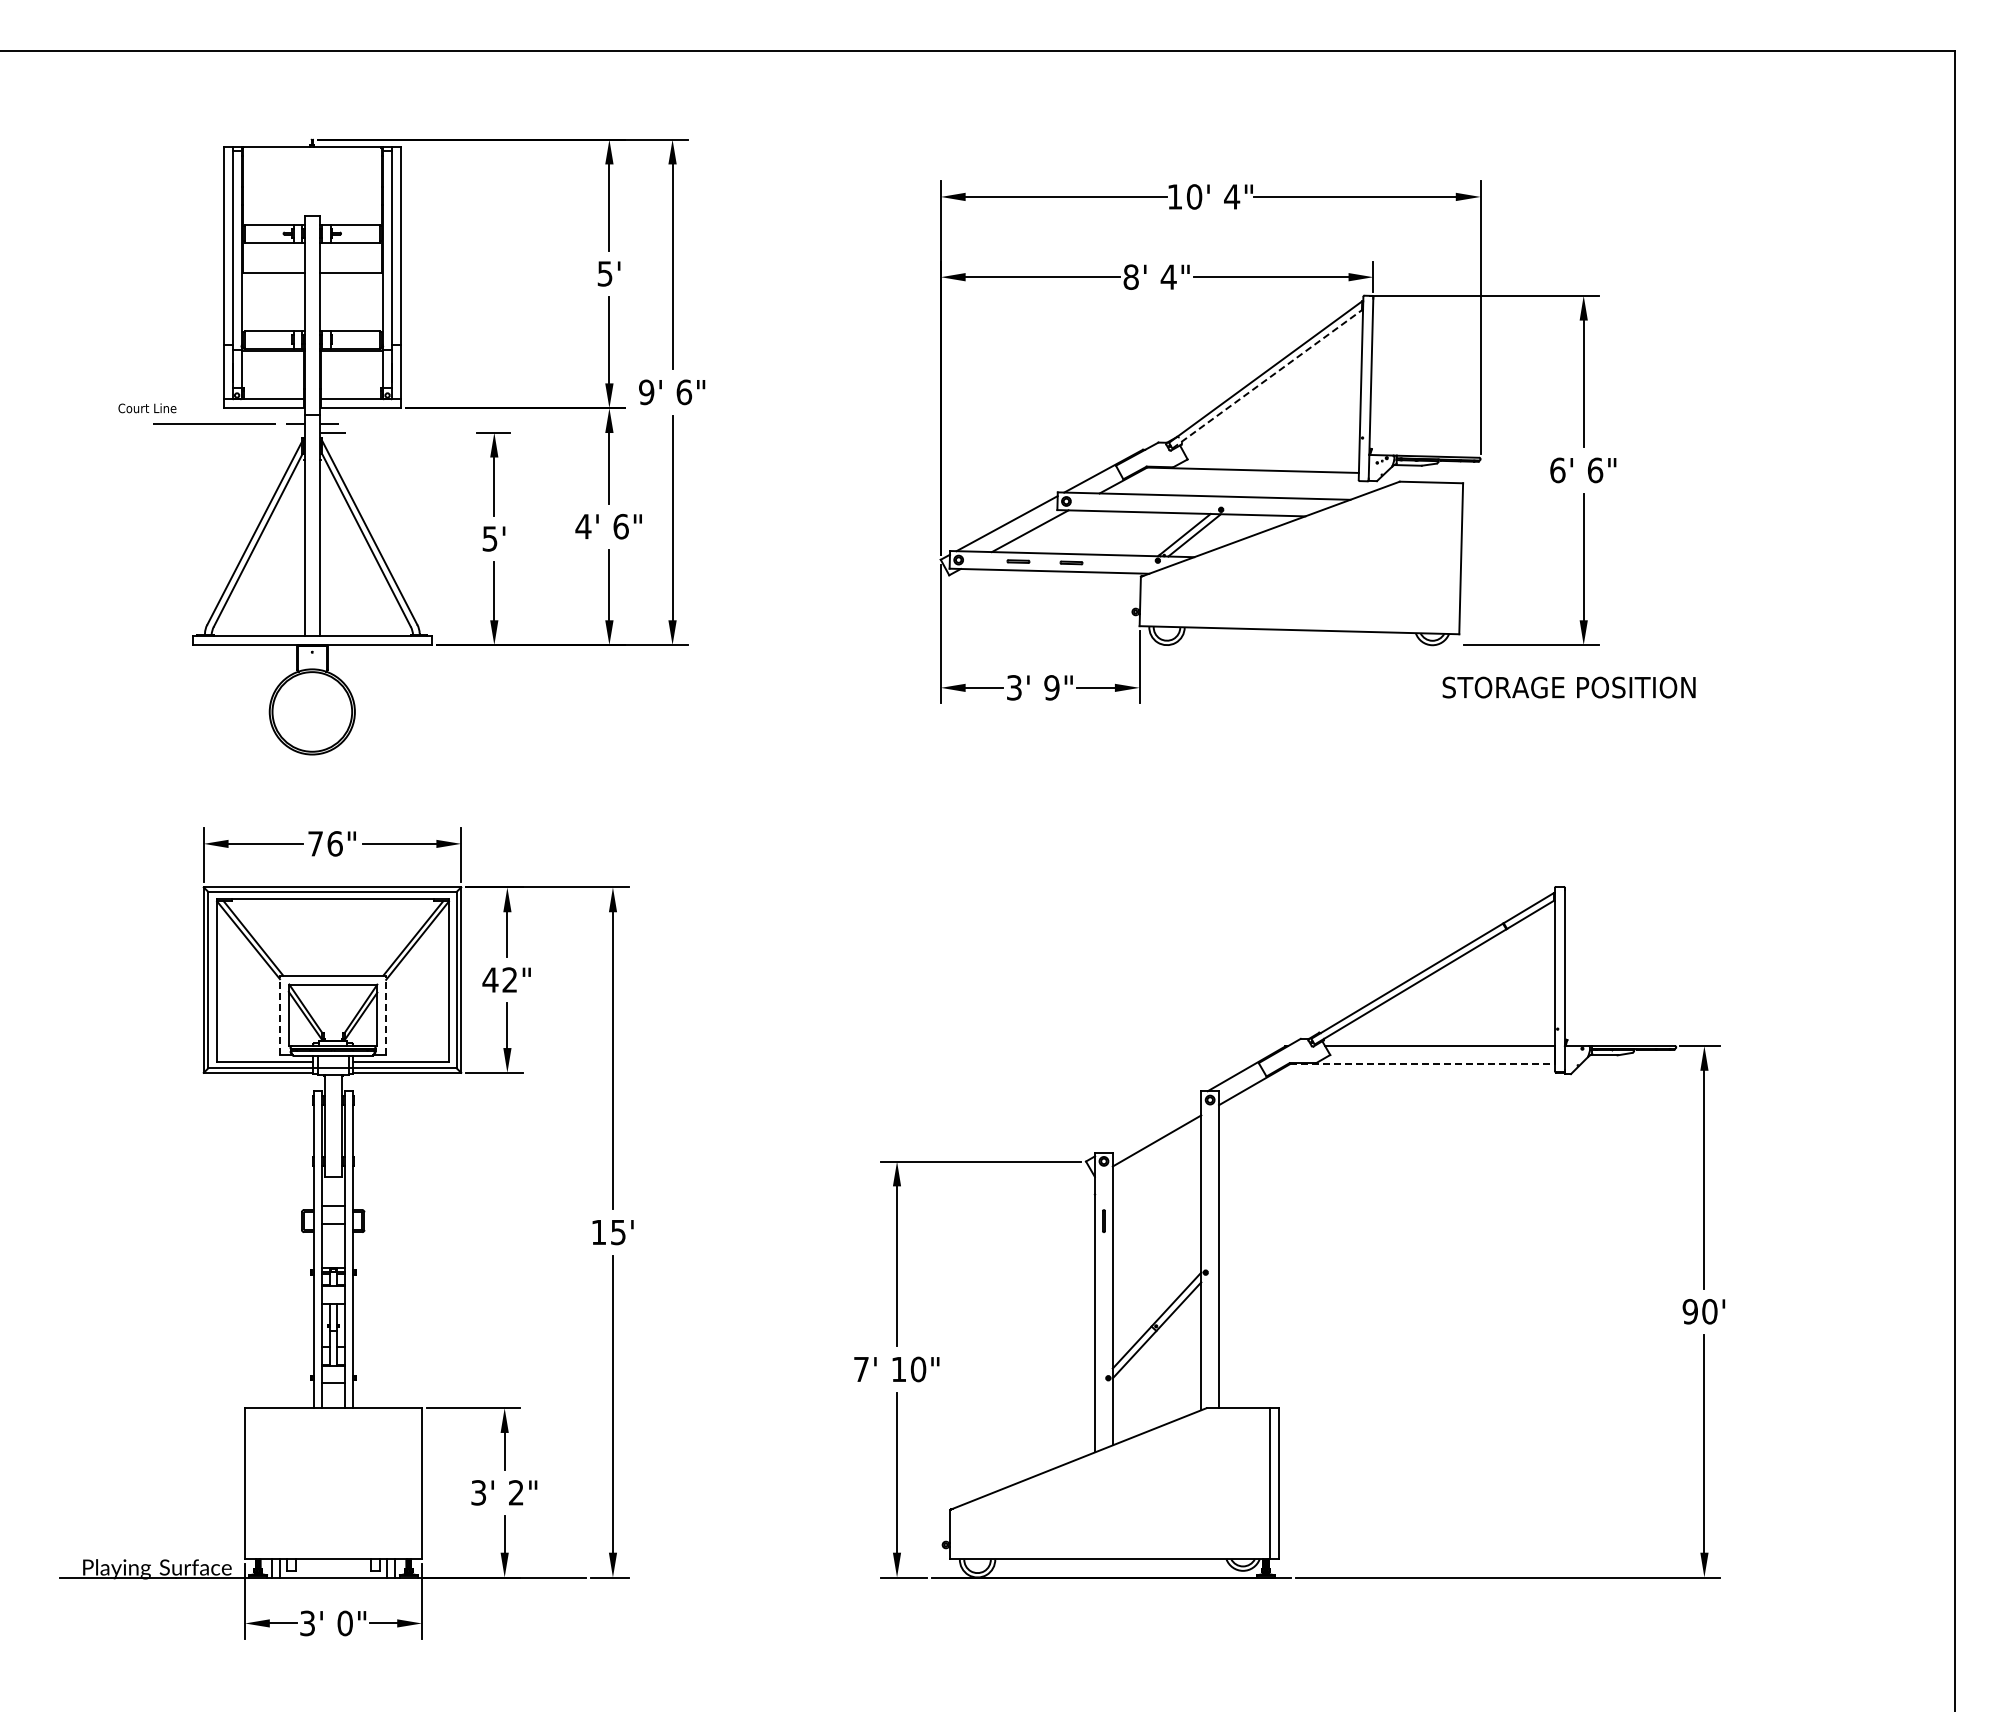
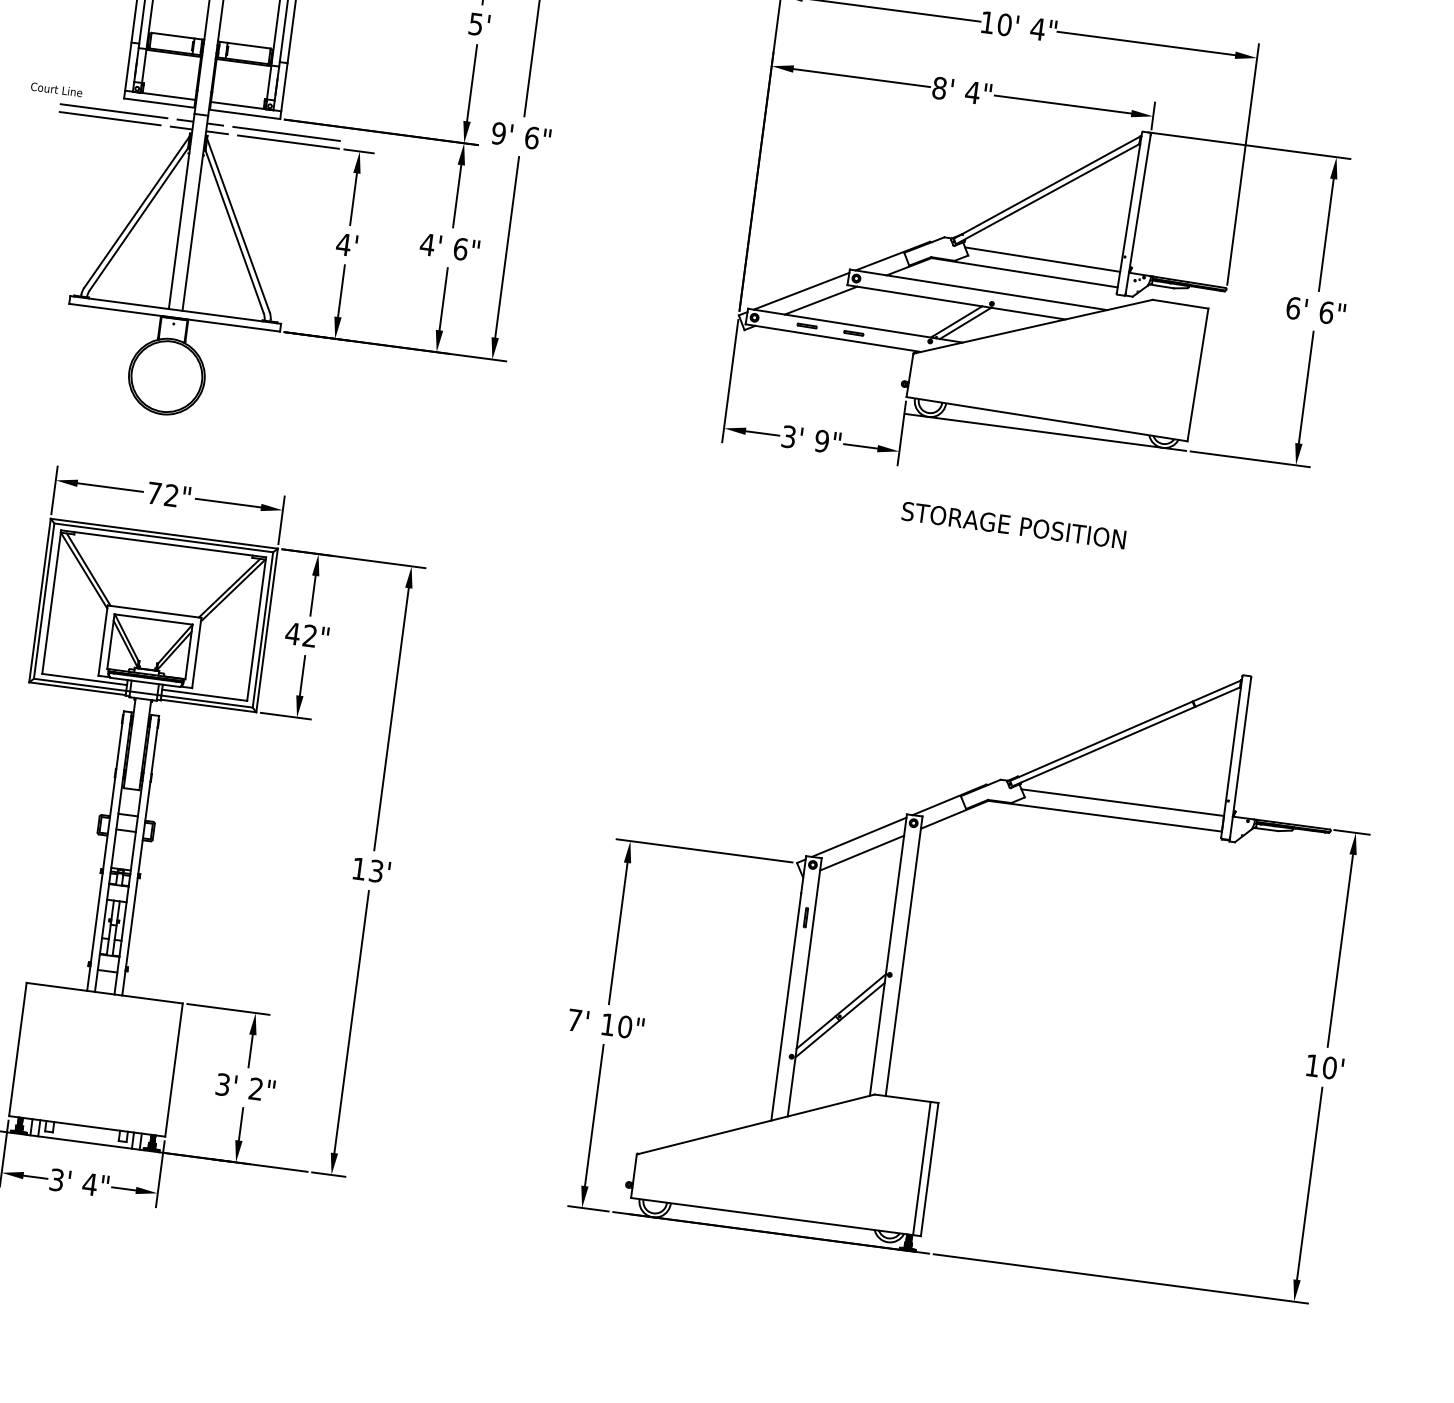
line: (1267, 379) -> (1047, 194), dashed -> solid
line: (409, 423) -> (286, 133), added
line: (211, 432) -> (110, 118), added
line: (291, 432) -> (180, 127), added
line: (413, 432) -> (288, 141), added
line: (1270, 452) -> (1042, 259), added
text: (490, 538) -> (344, 244), 5' -> 4'
line: (1299, 645) -> (1045, 432), added
text: (1568, 687) -> (1013, 525), moved
text: (334, 843) -> (171, 495), 76" -> 72"
line: (279, 1015) -> (102, 640), dashed -> solid
line: (386, 1015) -> (197, 652), dashed -> solid
line: (1423, 1064) -> (1105, 816), dashed -> solid
line: (1151, 1123) -> (859, 837), added
text: (618, 1231) -> (376, 870), 15' -> 13'
text: (1689, 1311) -> (1311, 1065), 90' -> 10'
text: (345, 1623) -> (90, 1184), 0" -> 4"

